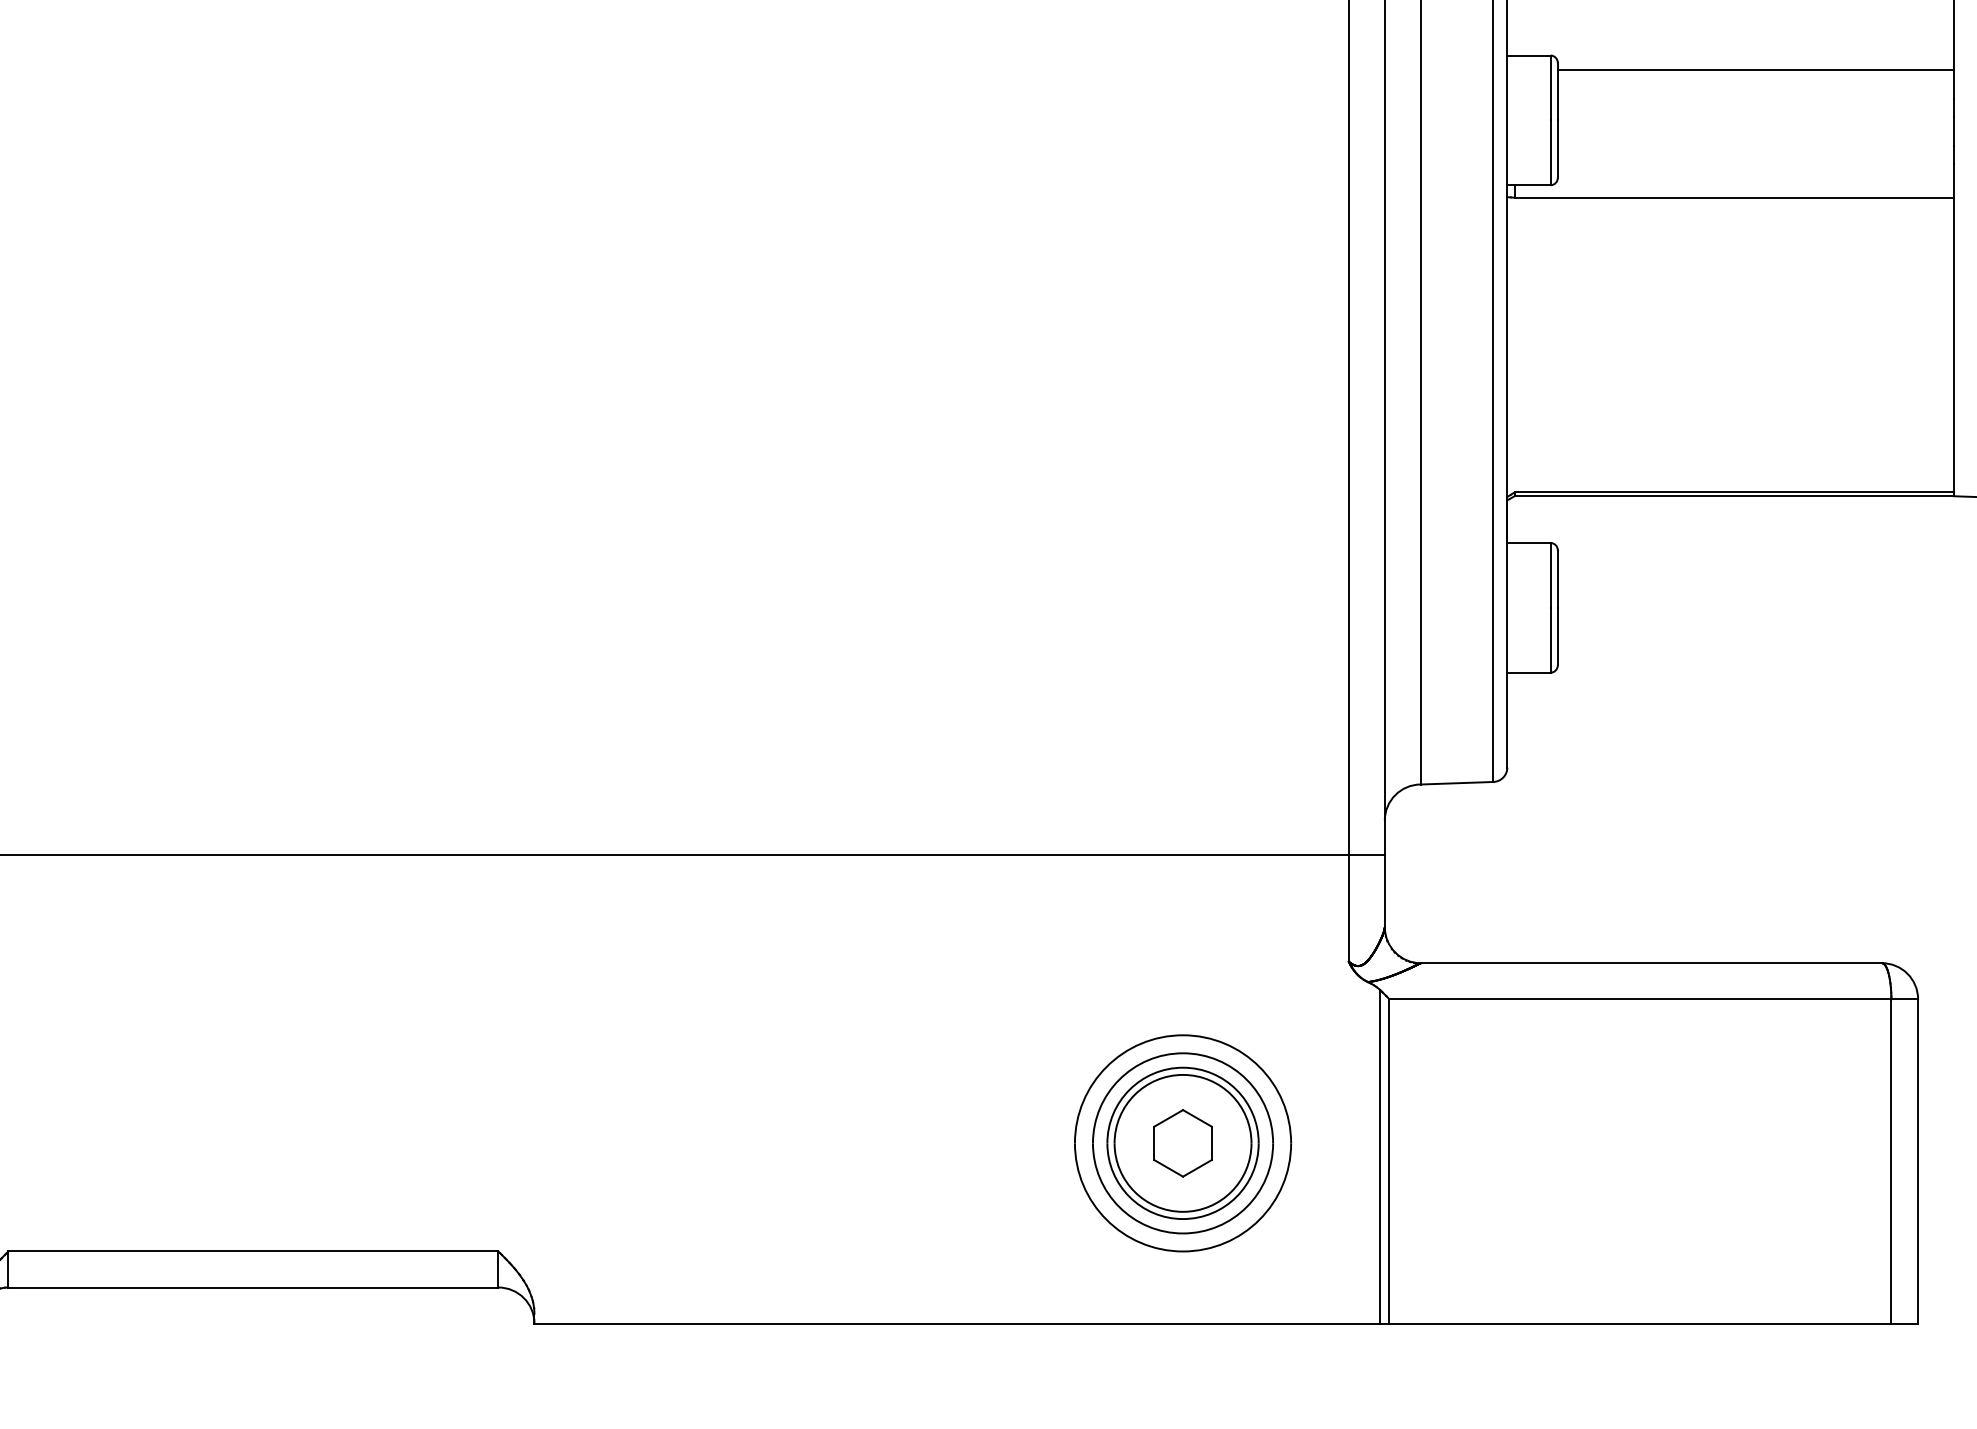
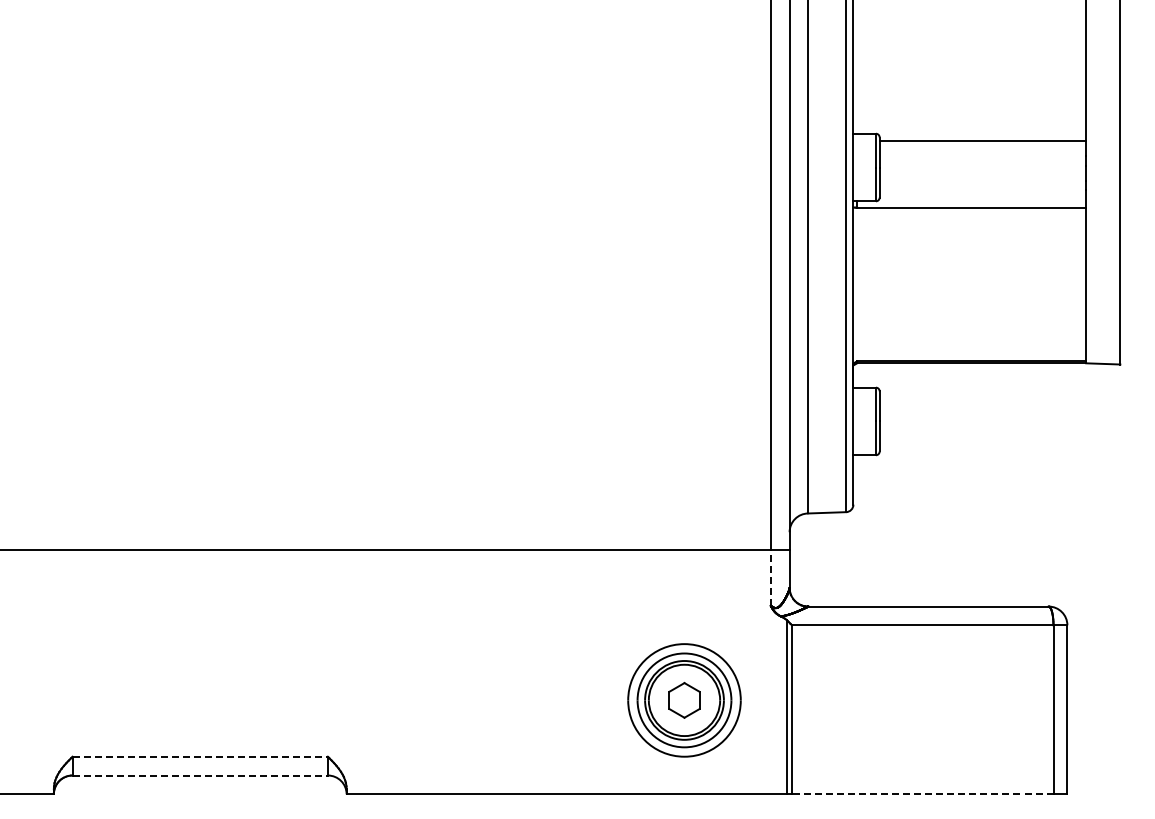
line: (1348, 909) -> (770, 578), solid -> dashed
line: (253, 1251) -> (200, 756), solid -> dashed
line: (253, 1287) -> (200, 775), solid -> dashed
line: (1639, 1323) -> (922, 794), solid -> dashed

